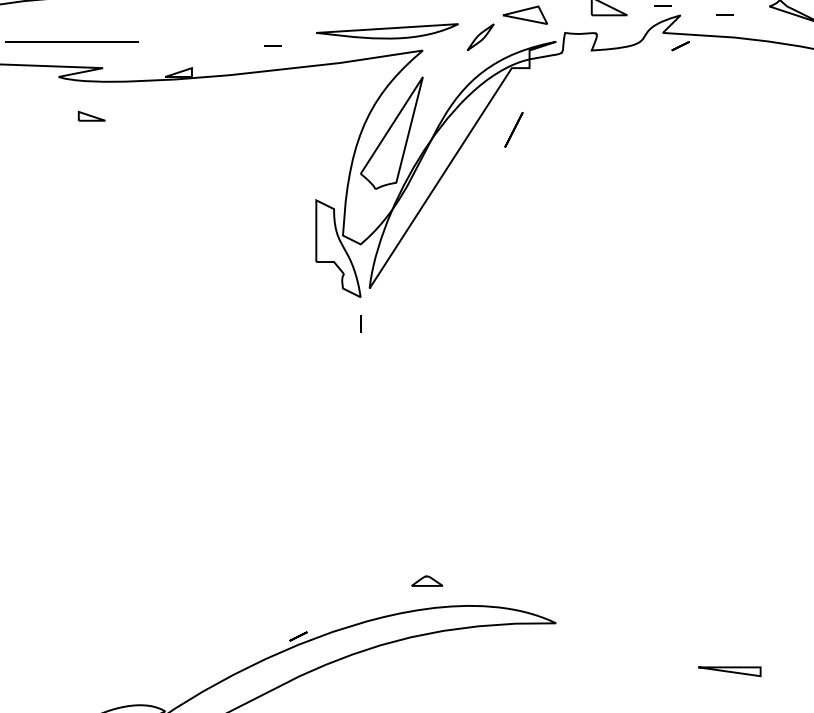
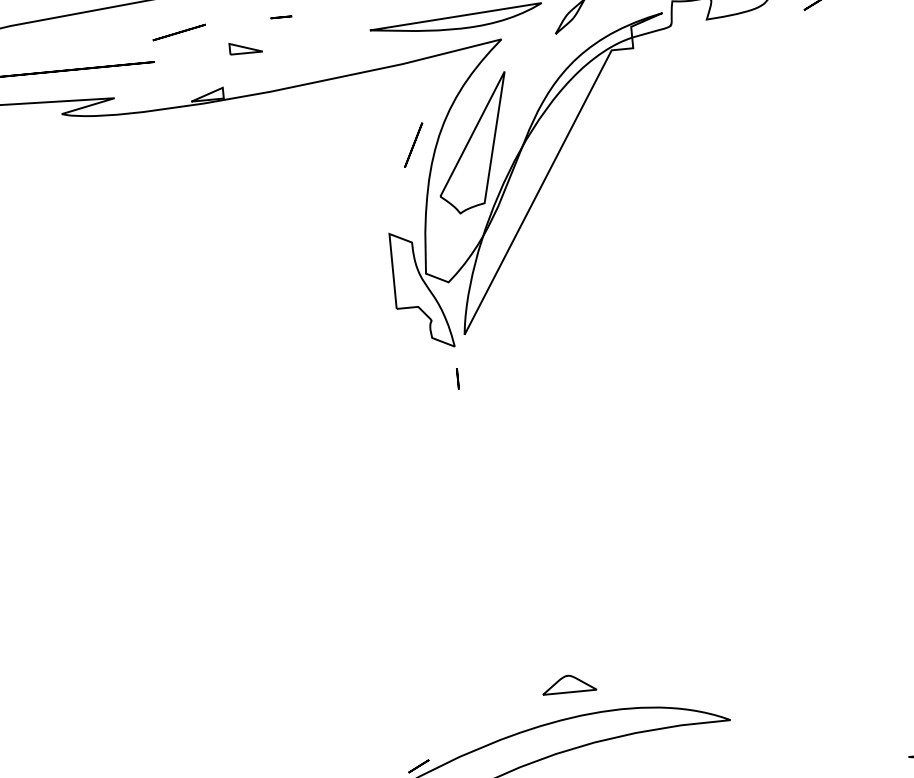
line: (160, 19) -> (178, 32), added
line: (272, 45) -> (280, 16), moved
part: (91, 115) -> (245, 46), moved
line: (513, 129) -> (413, 144), moved
part: (426, 580) -> (567, 683), size x1.43

